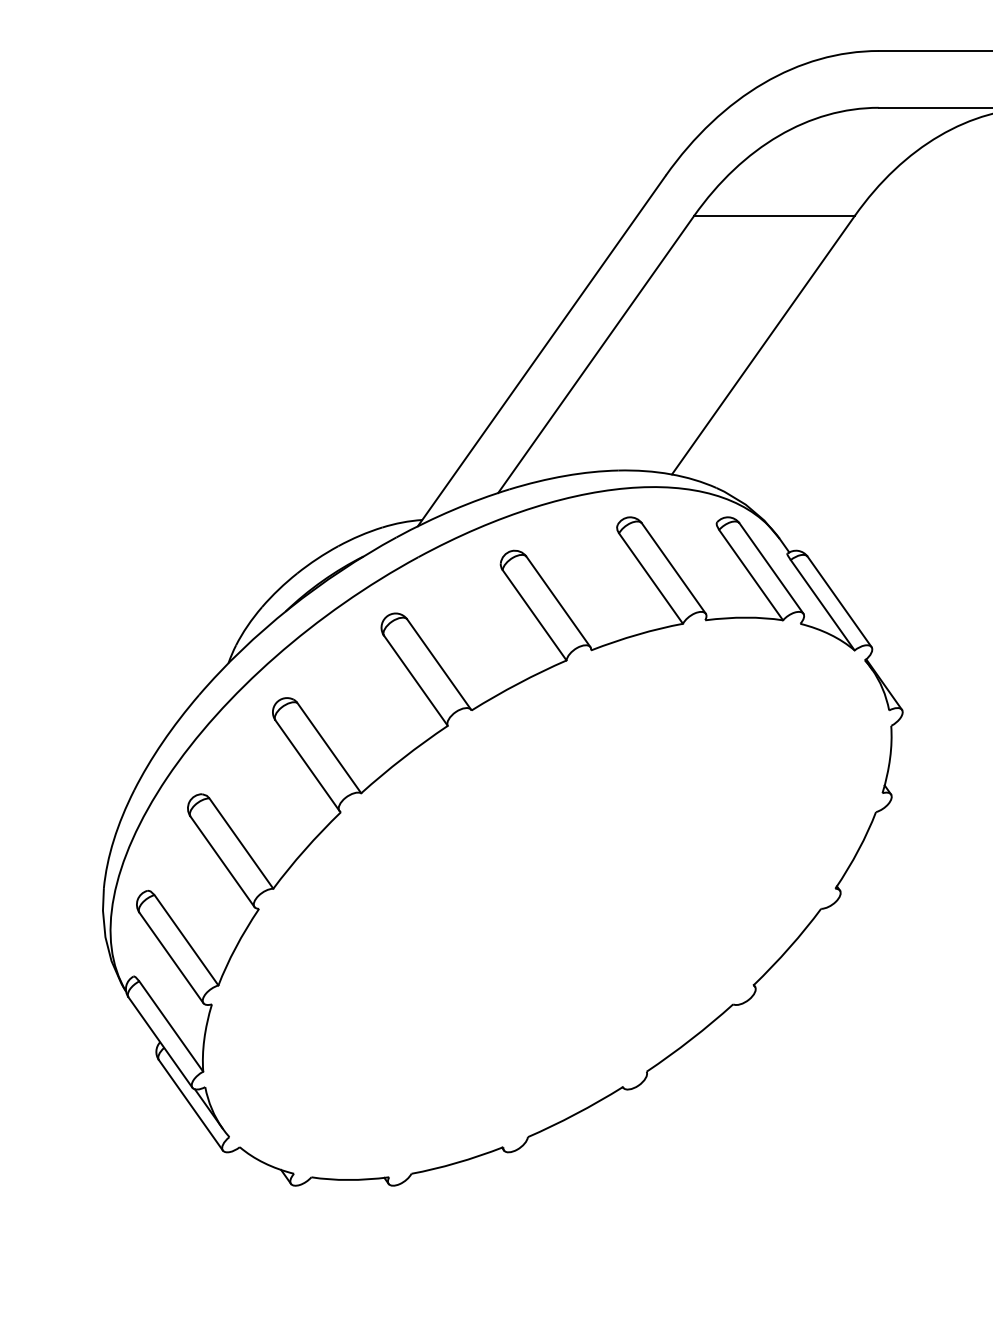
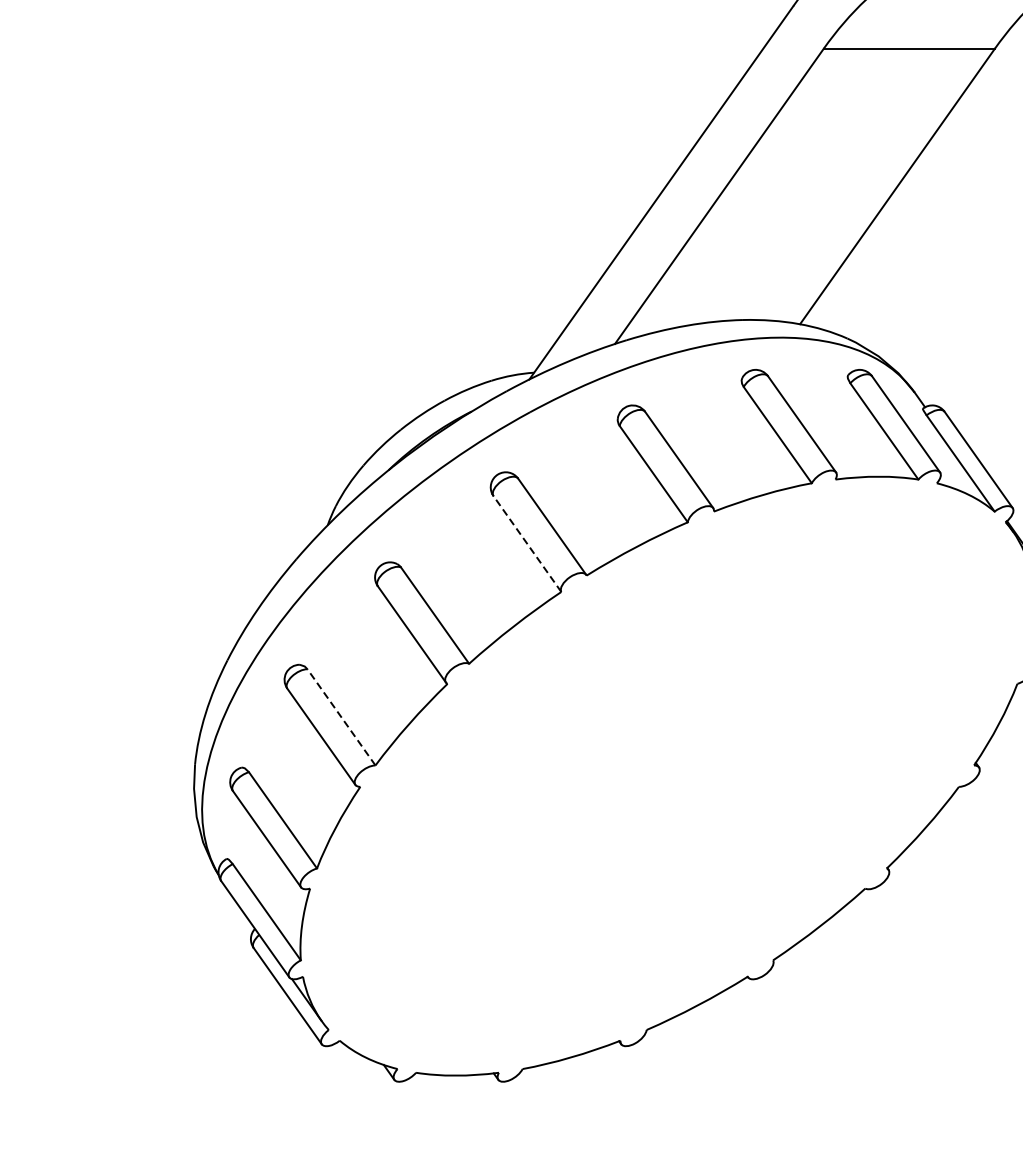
line: (415, 680) -> (526, 543), solid -> dashed
line: (241, 843) -> (341, 717), solid -> dashed

